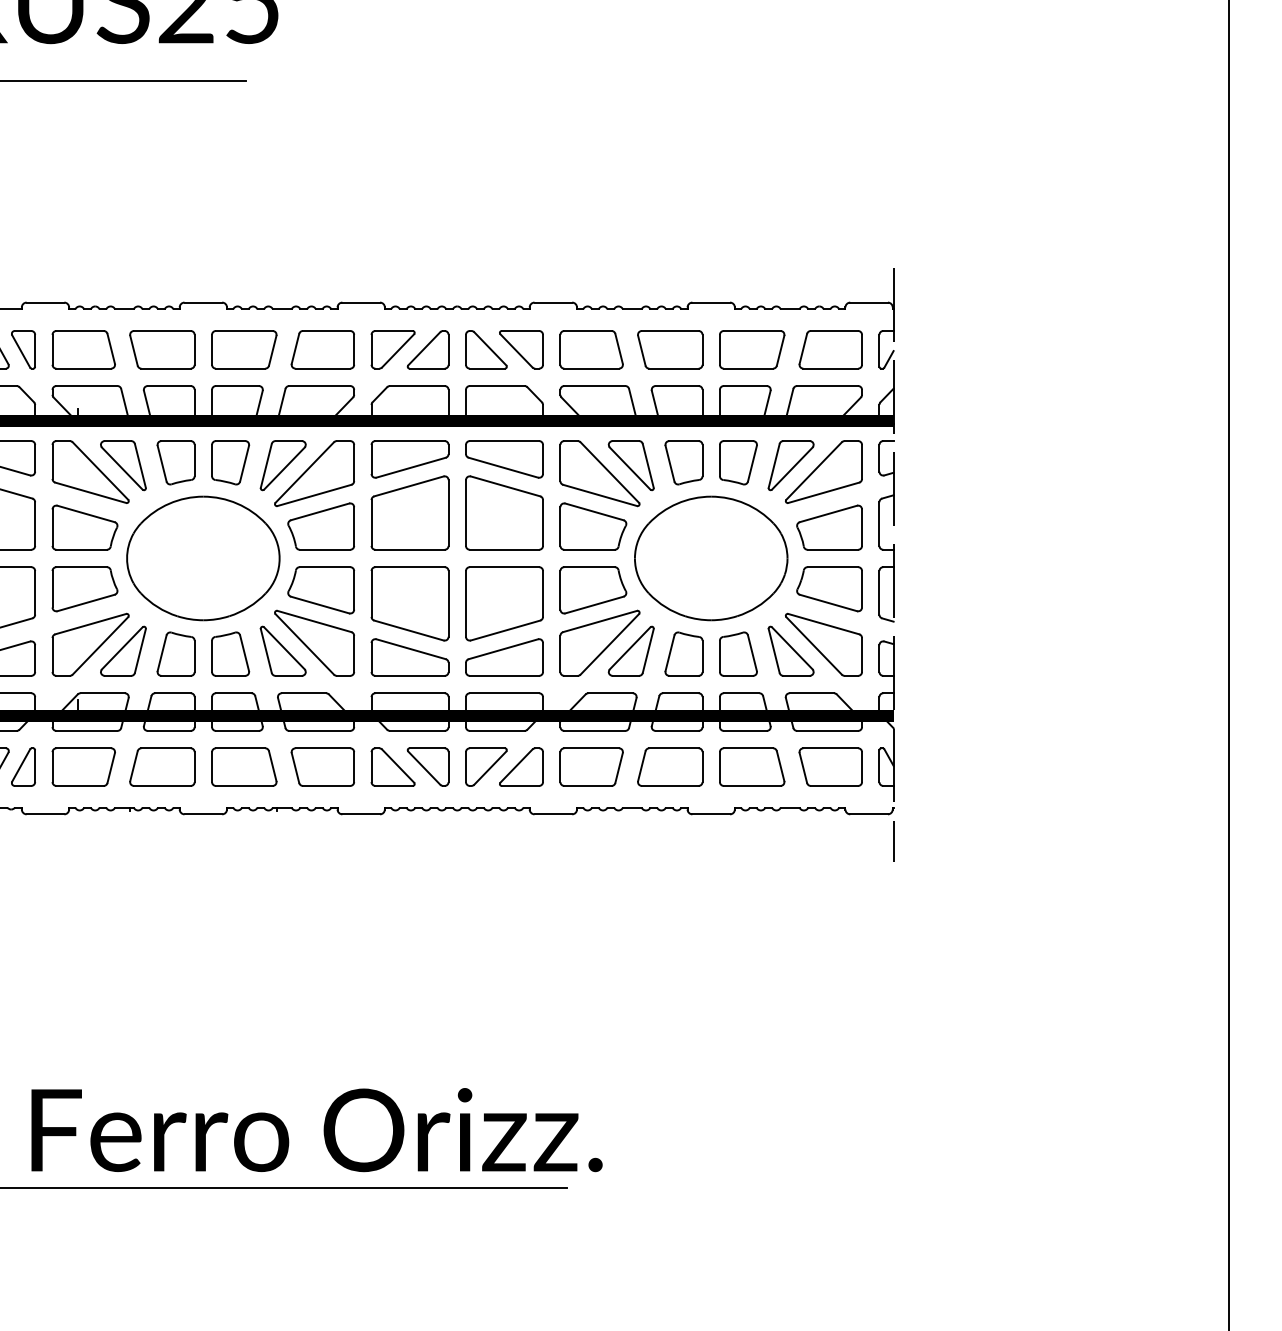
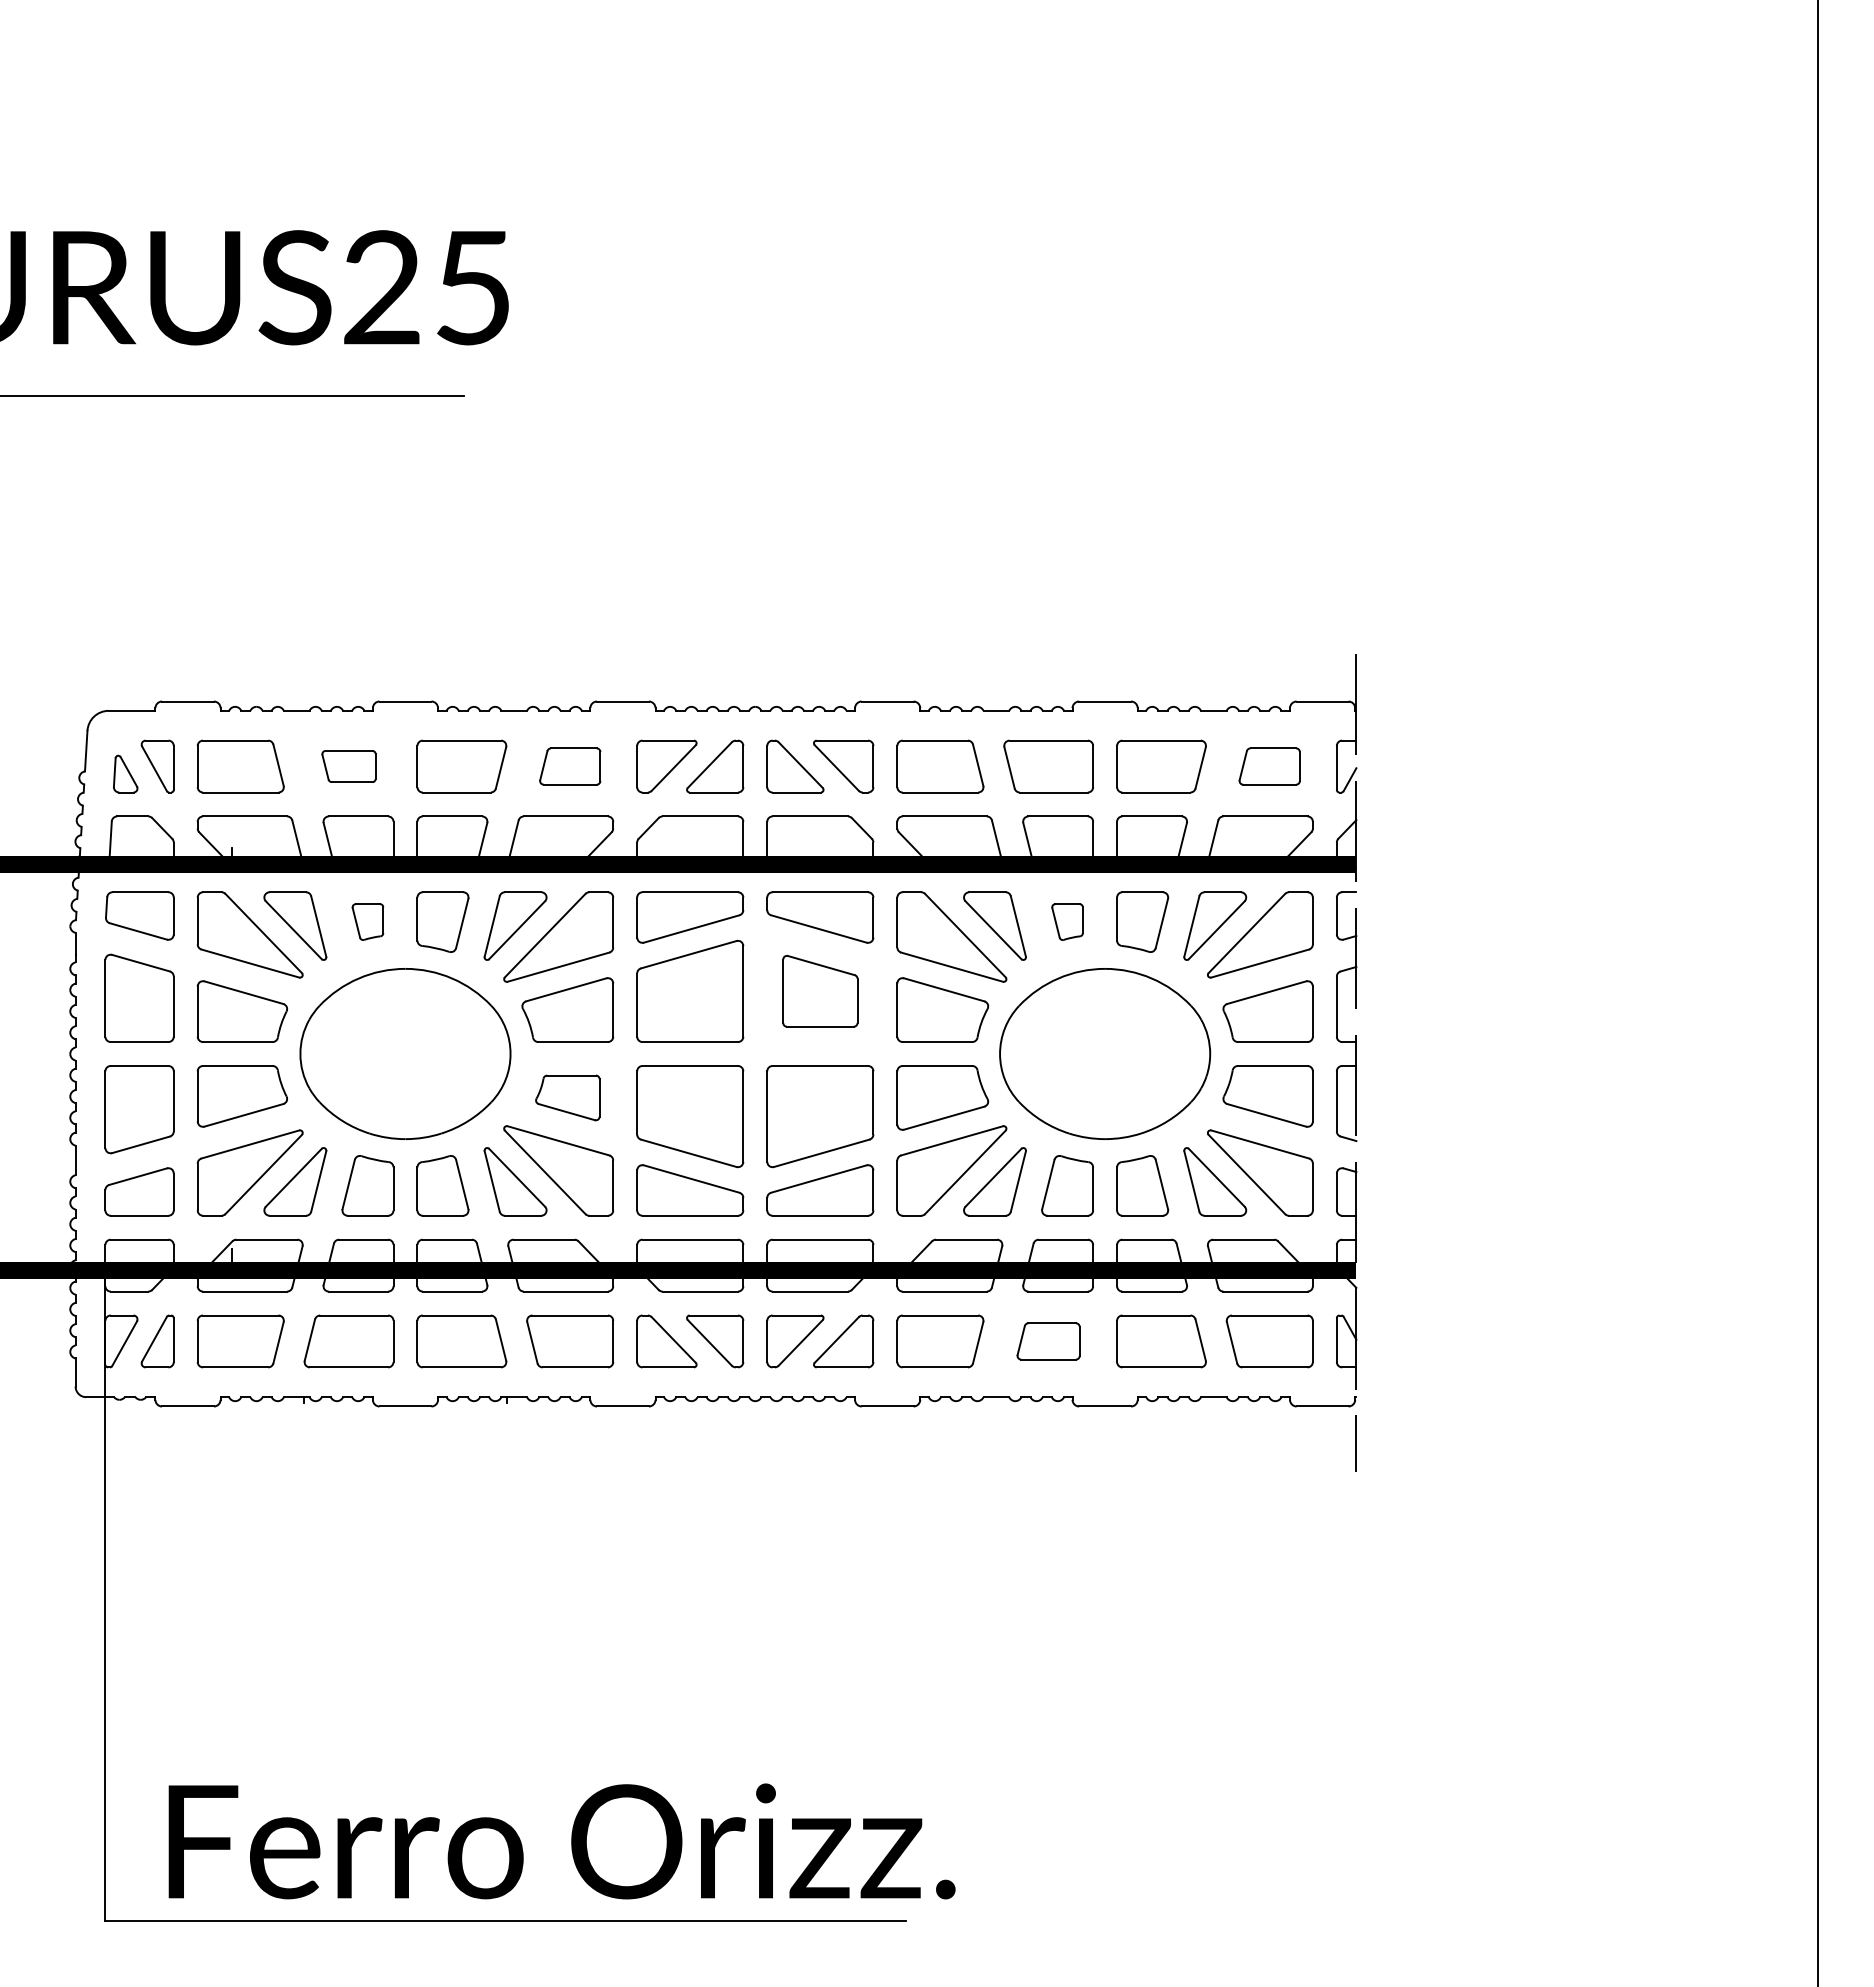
part: (162, 349) -> (348, 766), size x0.6
part: (323, 349) -> (570, 766), size x0.7
part: (830, 349) -> (1269, 766), size x0.7
part: (175, 462) -> (367, 921), size x0.6
part: (683, 462) -> (1067, 921), size x0.6
part: (504, 512) -> (820, 990), size x0.7
part: (320, 590) -> (567, 1097), size x0.7
part: (670, 767) -> (1048, 1341), size x0.7

